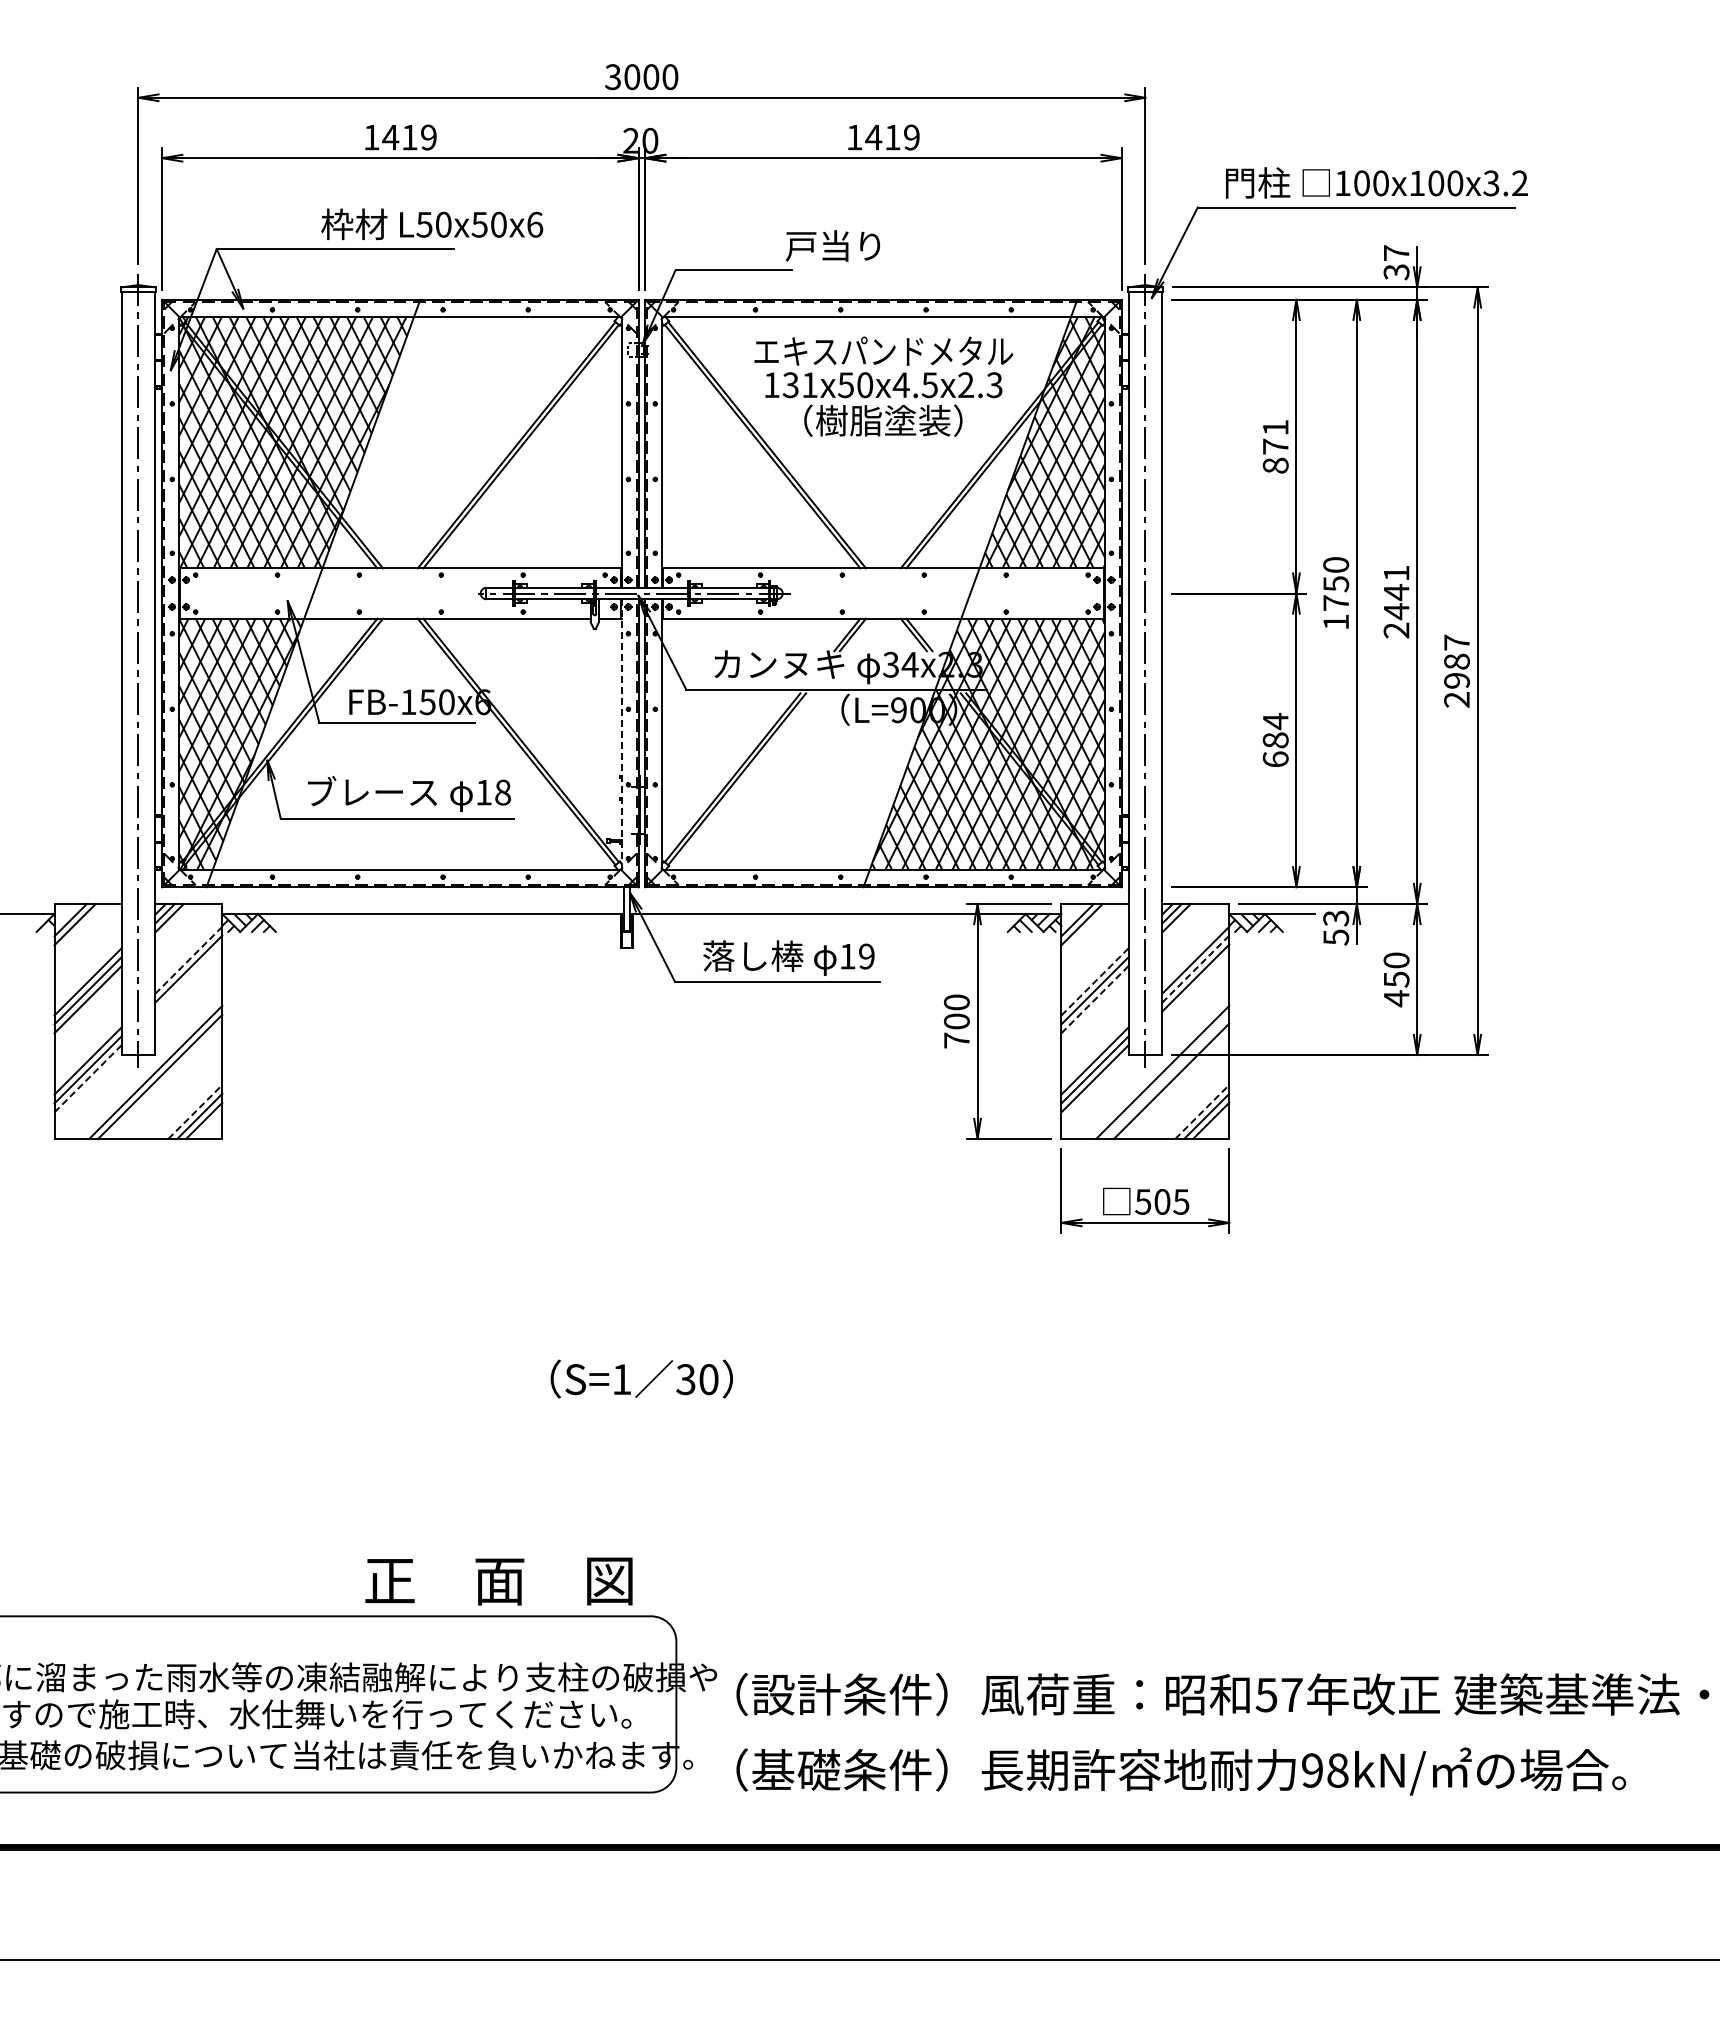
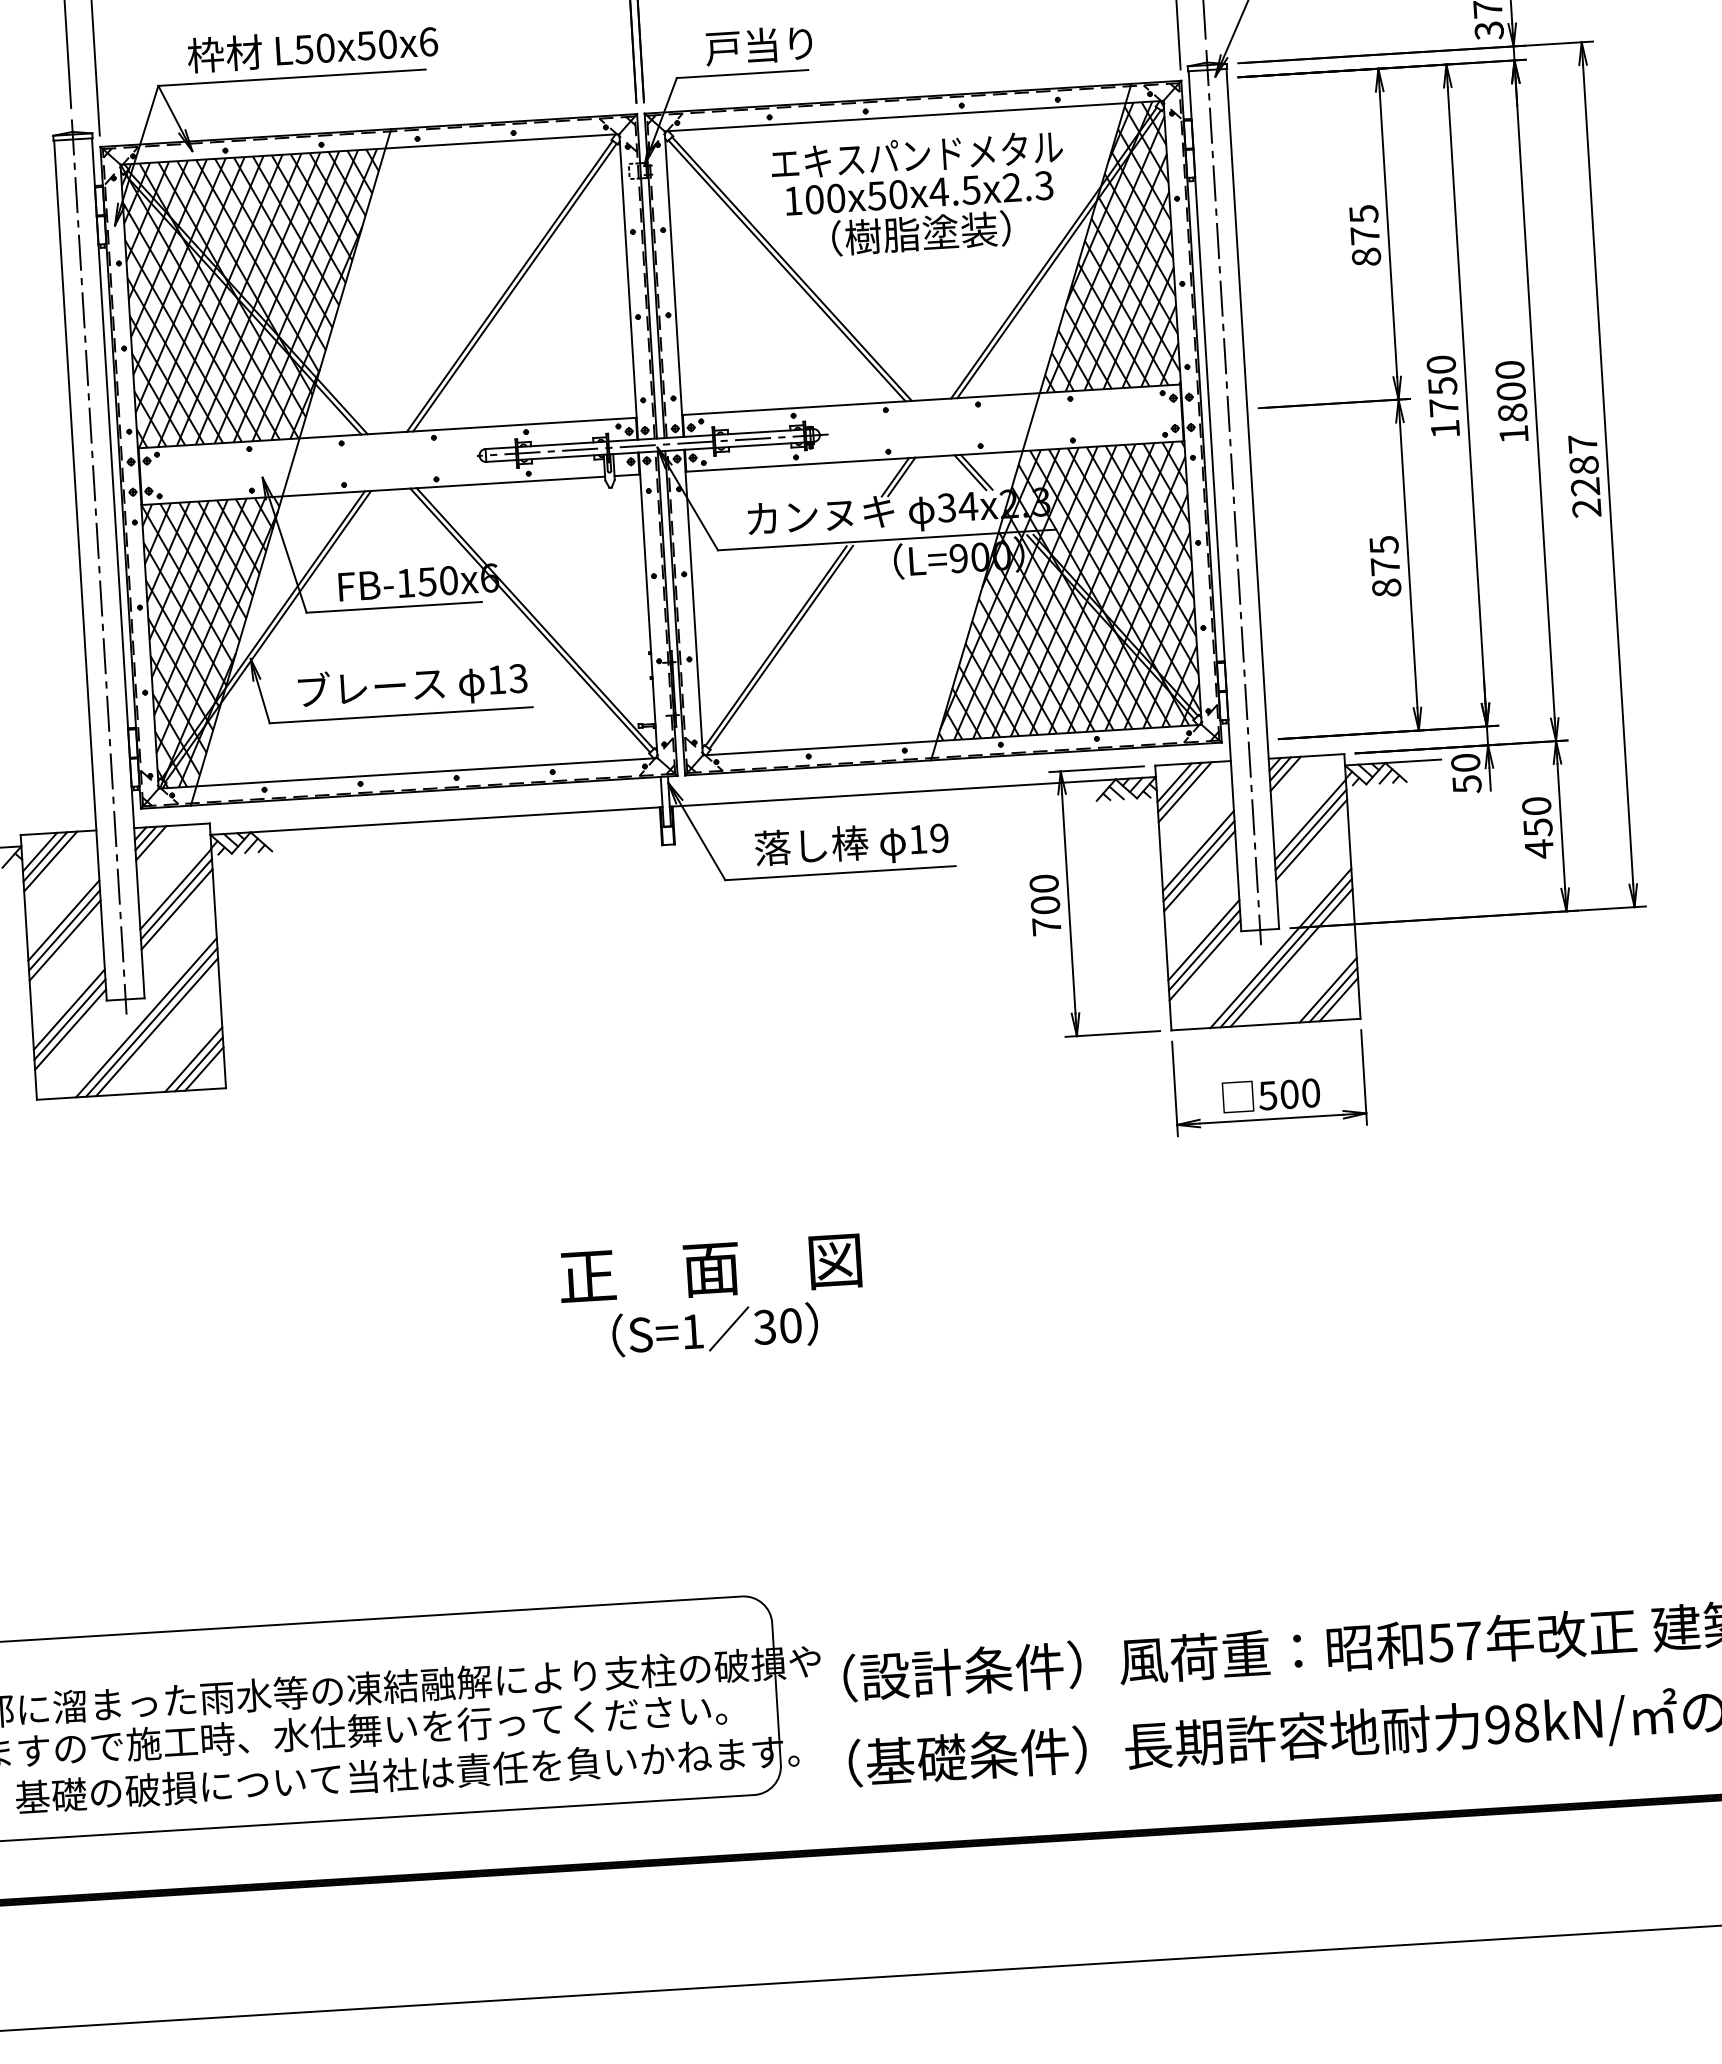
text: (432, 224) -> (313, 48), moved
text: (832, 245) -> (758, 45), moved
text: (799, 385) -> (824, 199), 131x50x4.5x2.3 -> 100x50x4.5x2.3
text: (1275, 427) -> (1363, 214), 871 -> 875
text: (1396, 601) -> (1511, 401), 2441 -> 1800
text: (1456, 680) -> (1584, 486), 2987 -> 2287
line: (621, 734) -> (647, 604), dashed -> solid
text: (1275, 739) -> (1385, 565), 684 -> 875
text: (502, 792) -> (517, 678), 18 -> 13
text: (1336, 918) -> (1466, 763), 53 -> 50
line: (79, 929) -> (50, 862), added
line: (1086, 929) -> (1185, 792), added
line: (189, 959) -> (176, 888), dashed -> solid
line: (1196, 968) -> (1311, 829), dashed -> solid
line: (188, 977) -> (176, 908), added
line: (1095, 981) -> (1198, 850), dashed -> solid
line: (1095, 999) -> (1200, 870), dashed -> solid
line: (1167, 1076) -> (1286, 952), added
line: (88, 1078) -> (71, 1029), dashed -> solid
line: (164, 1080) -> (156, 1026), added
line: (195, 1111) -> (193, 1059), dashed -> solid
line: (1202, 1111) -> (1328, 989), dashed -> solid
text: (1181, 1201) -> (1311, 1092), 505 -> 500
text: (498, 1581) -> (710, 1269), moved

